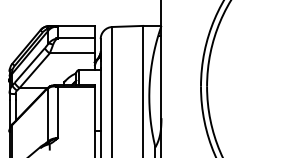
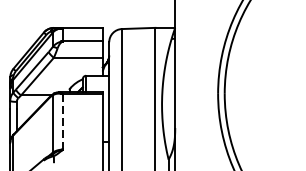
line: (57, 112) -> (62, 121), solid -> dashed

